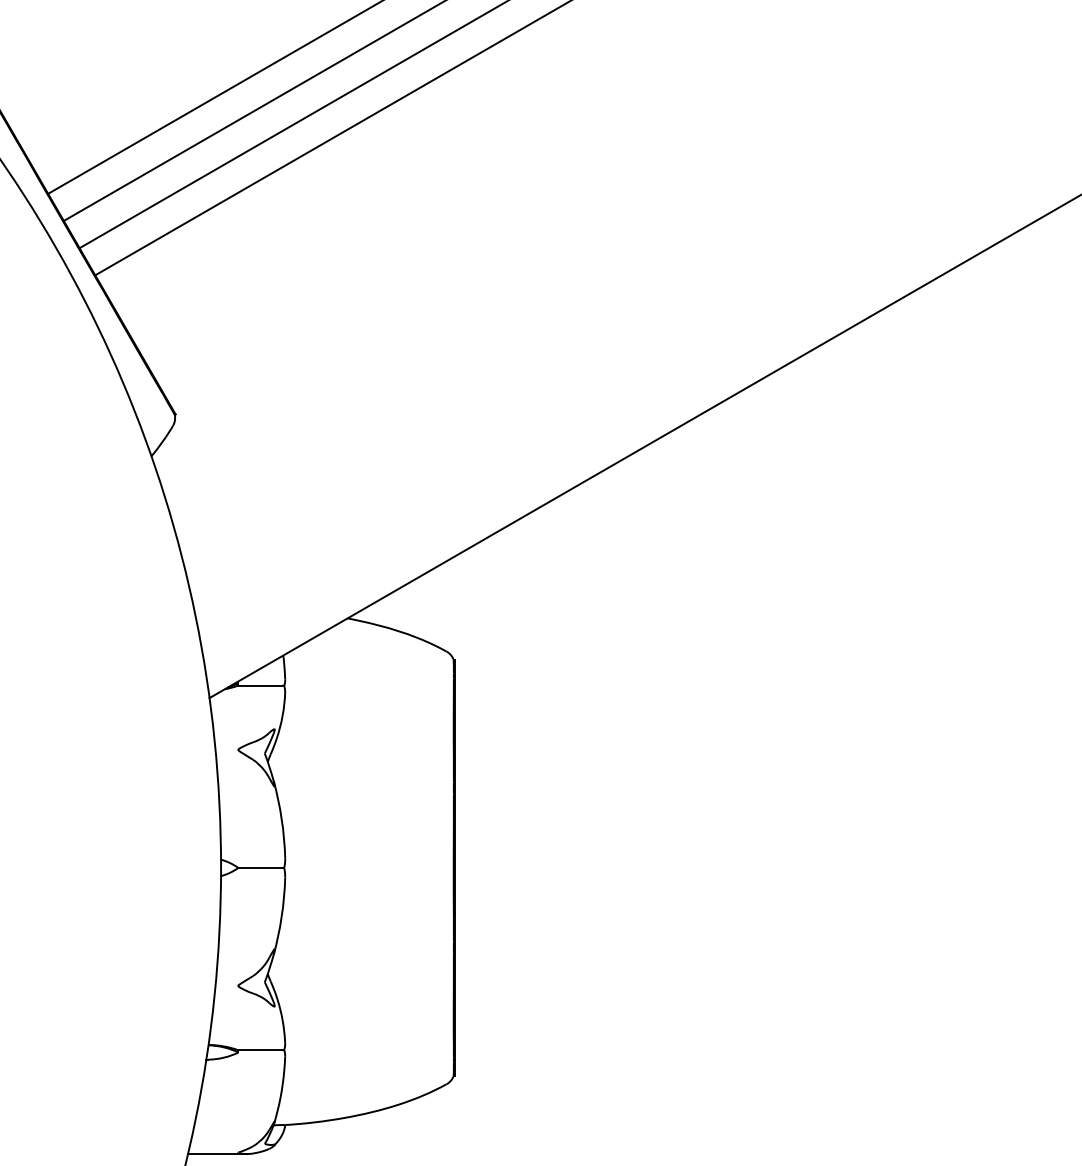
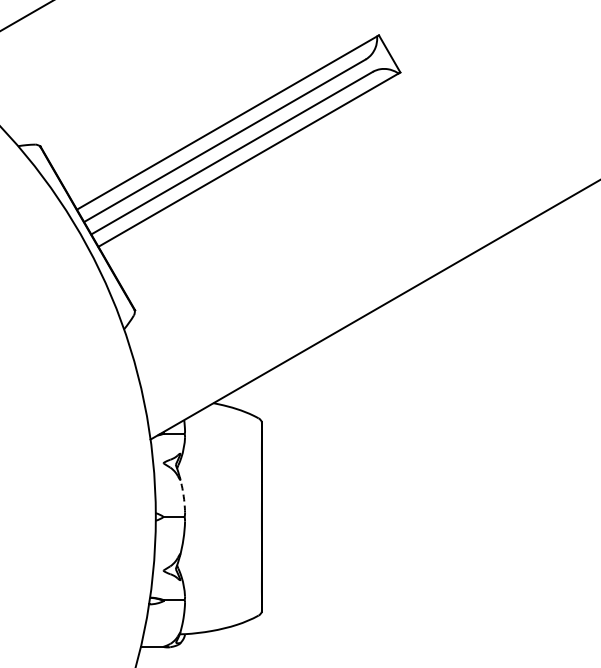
arc: (281, 818) -> (183, 494), solid -> dashed

